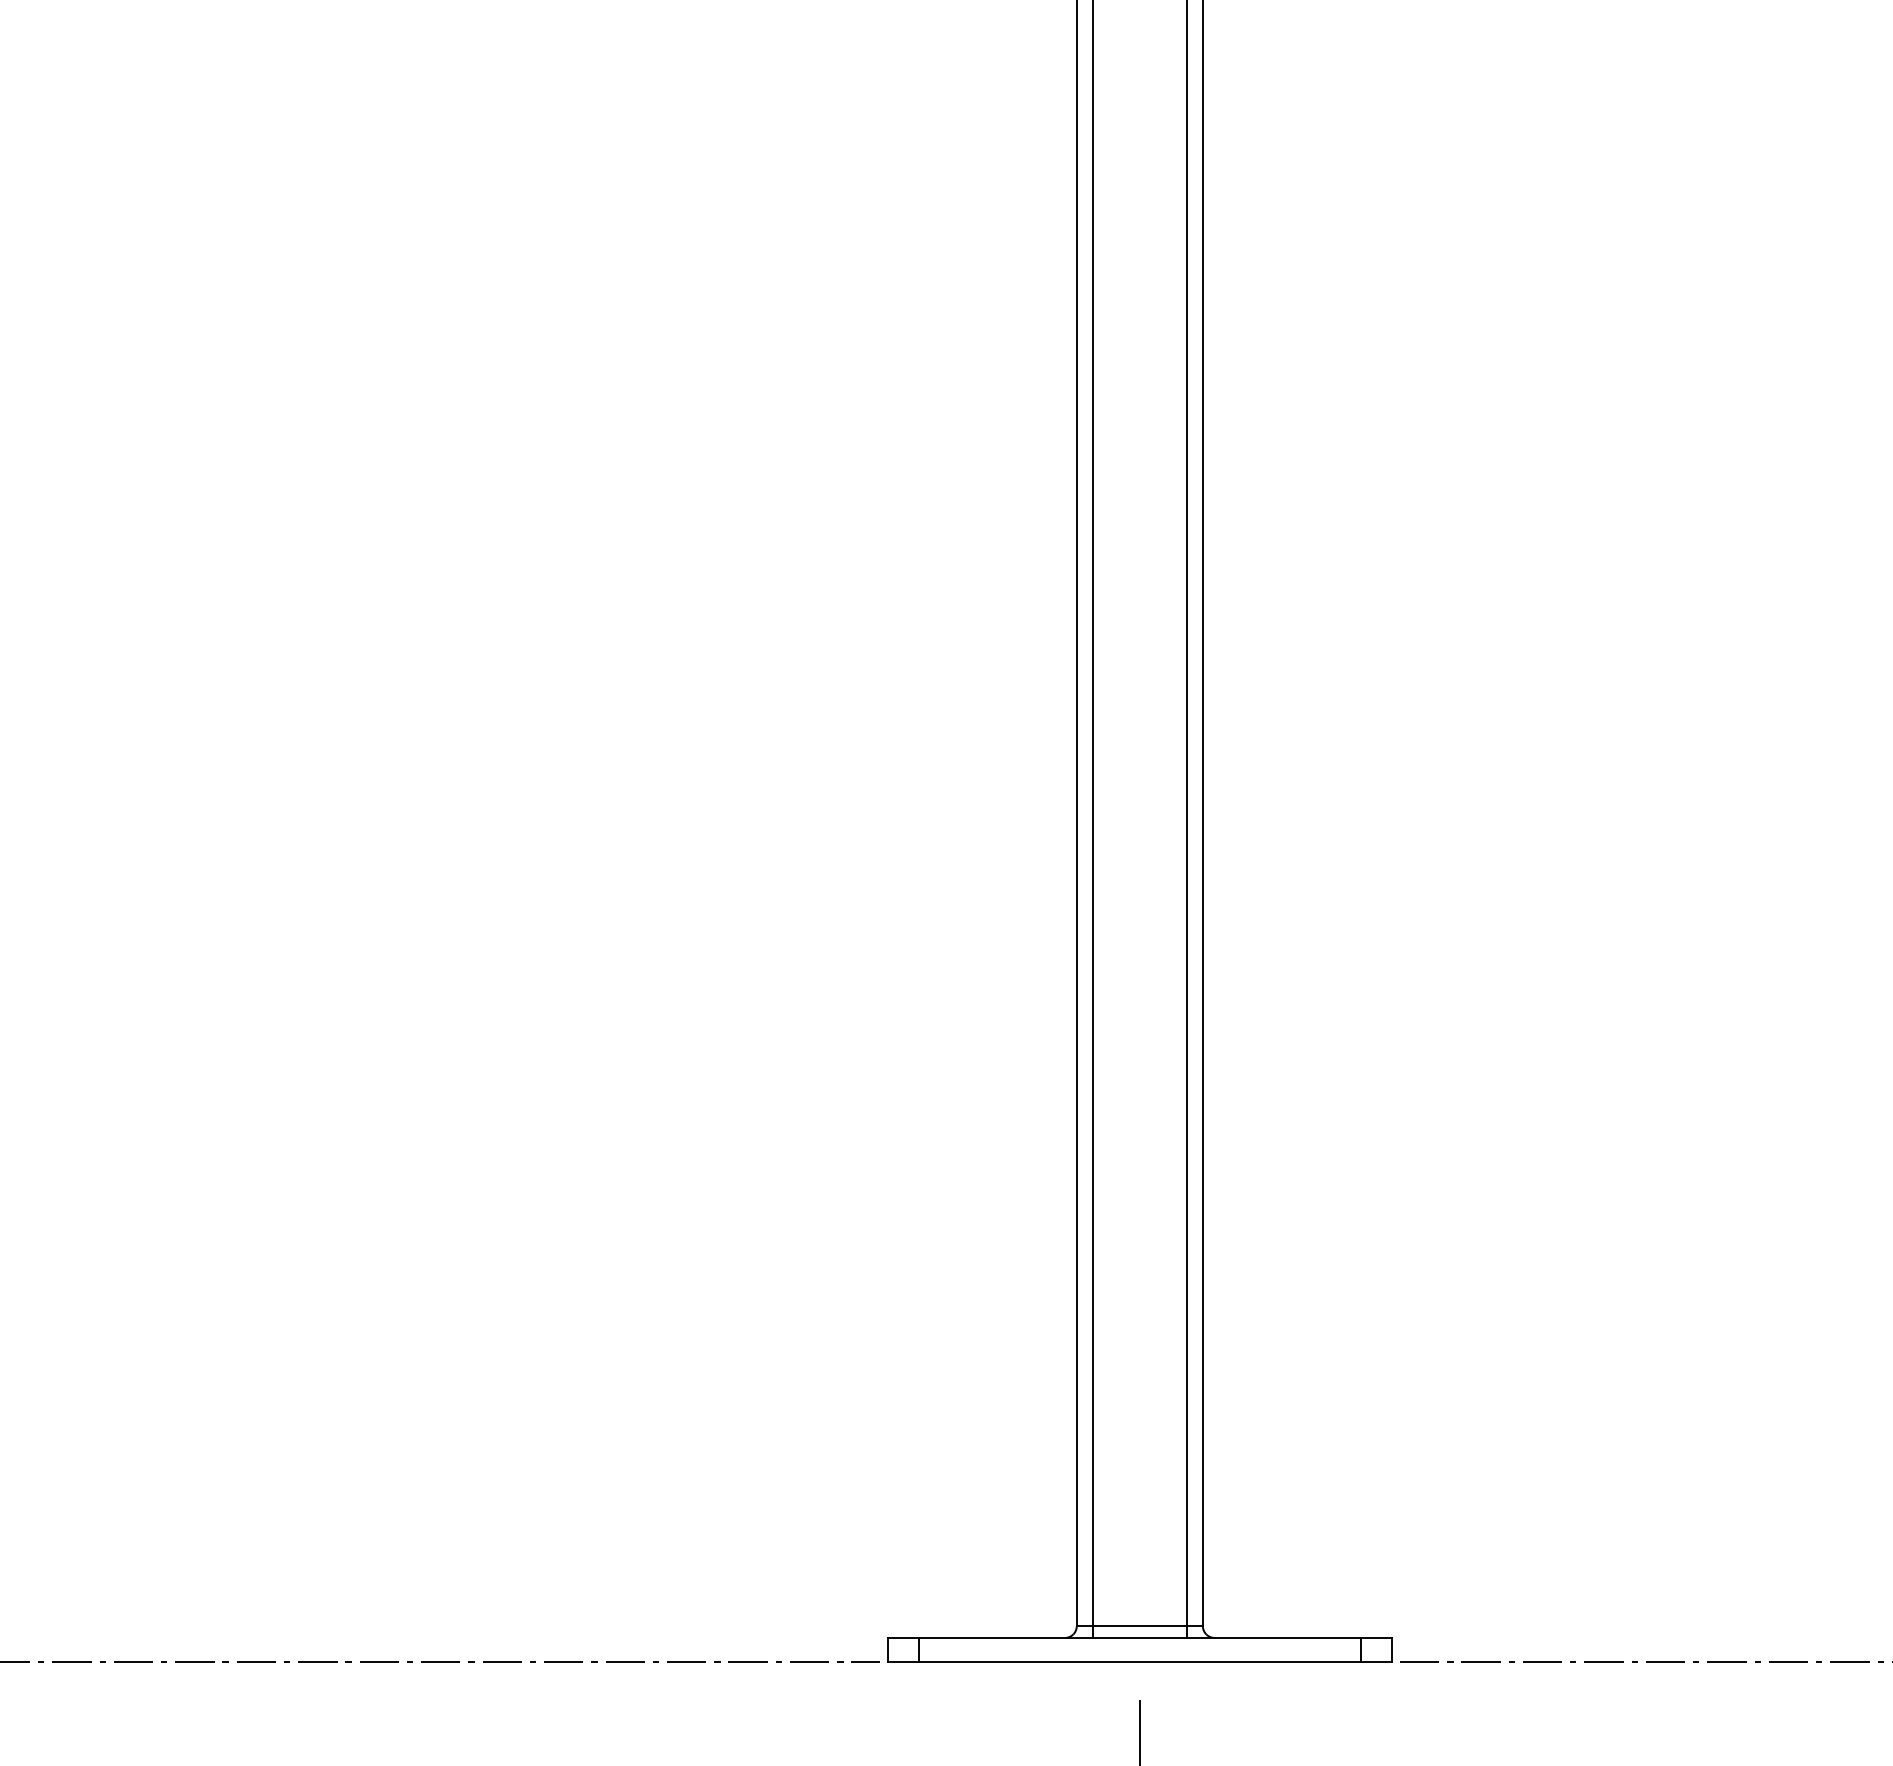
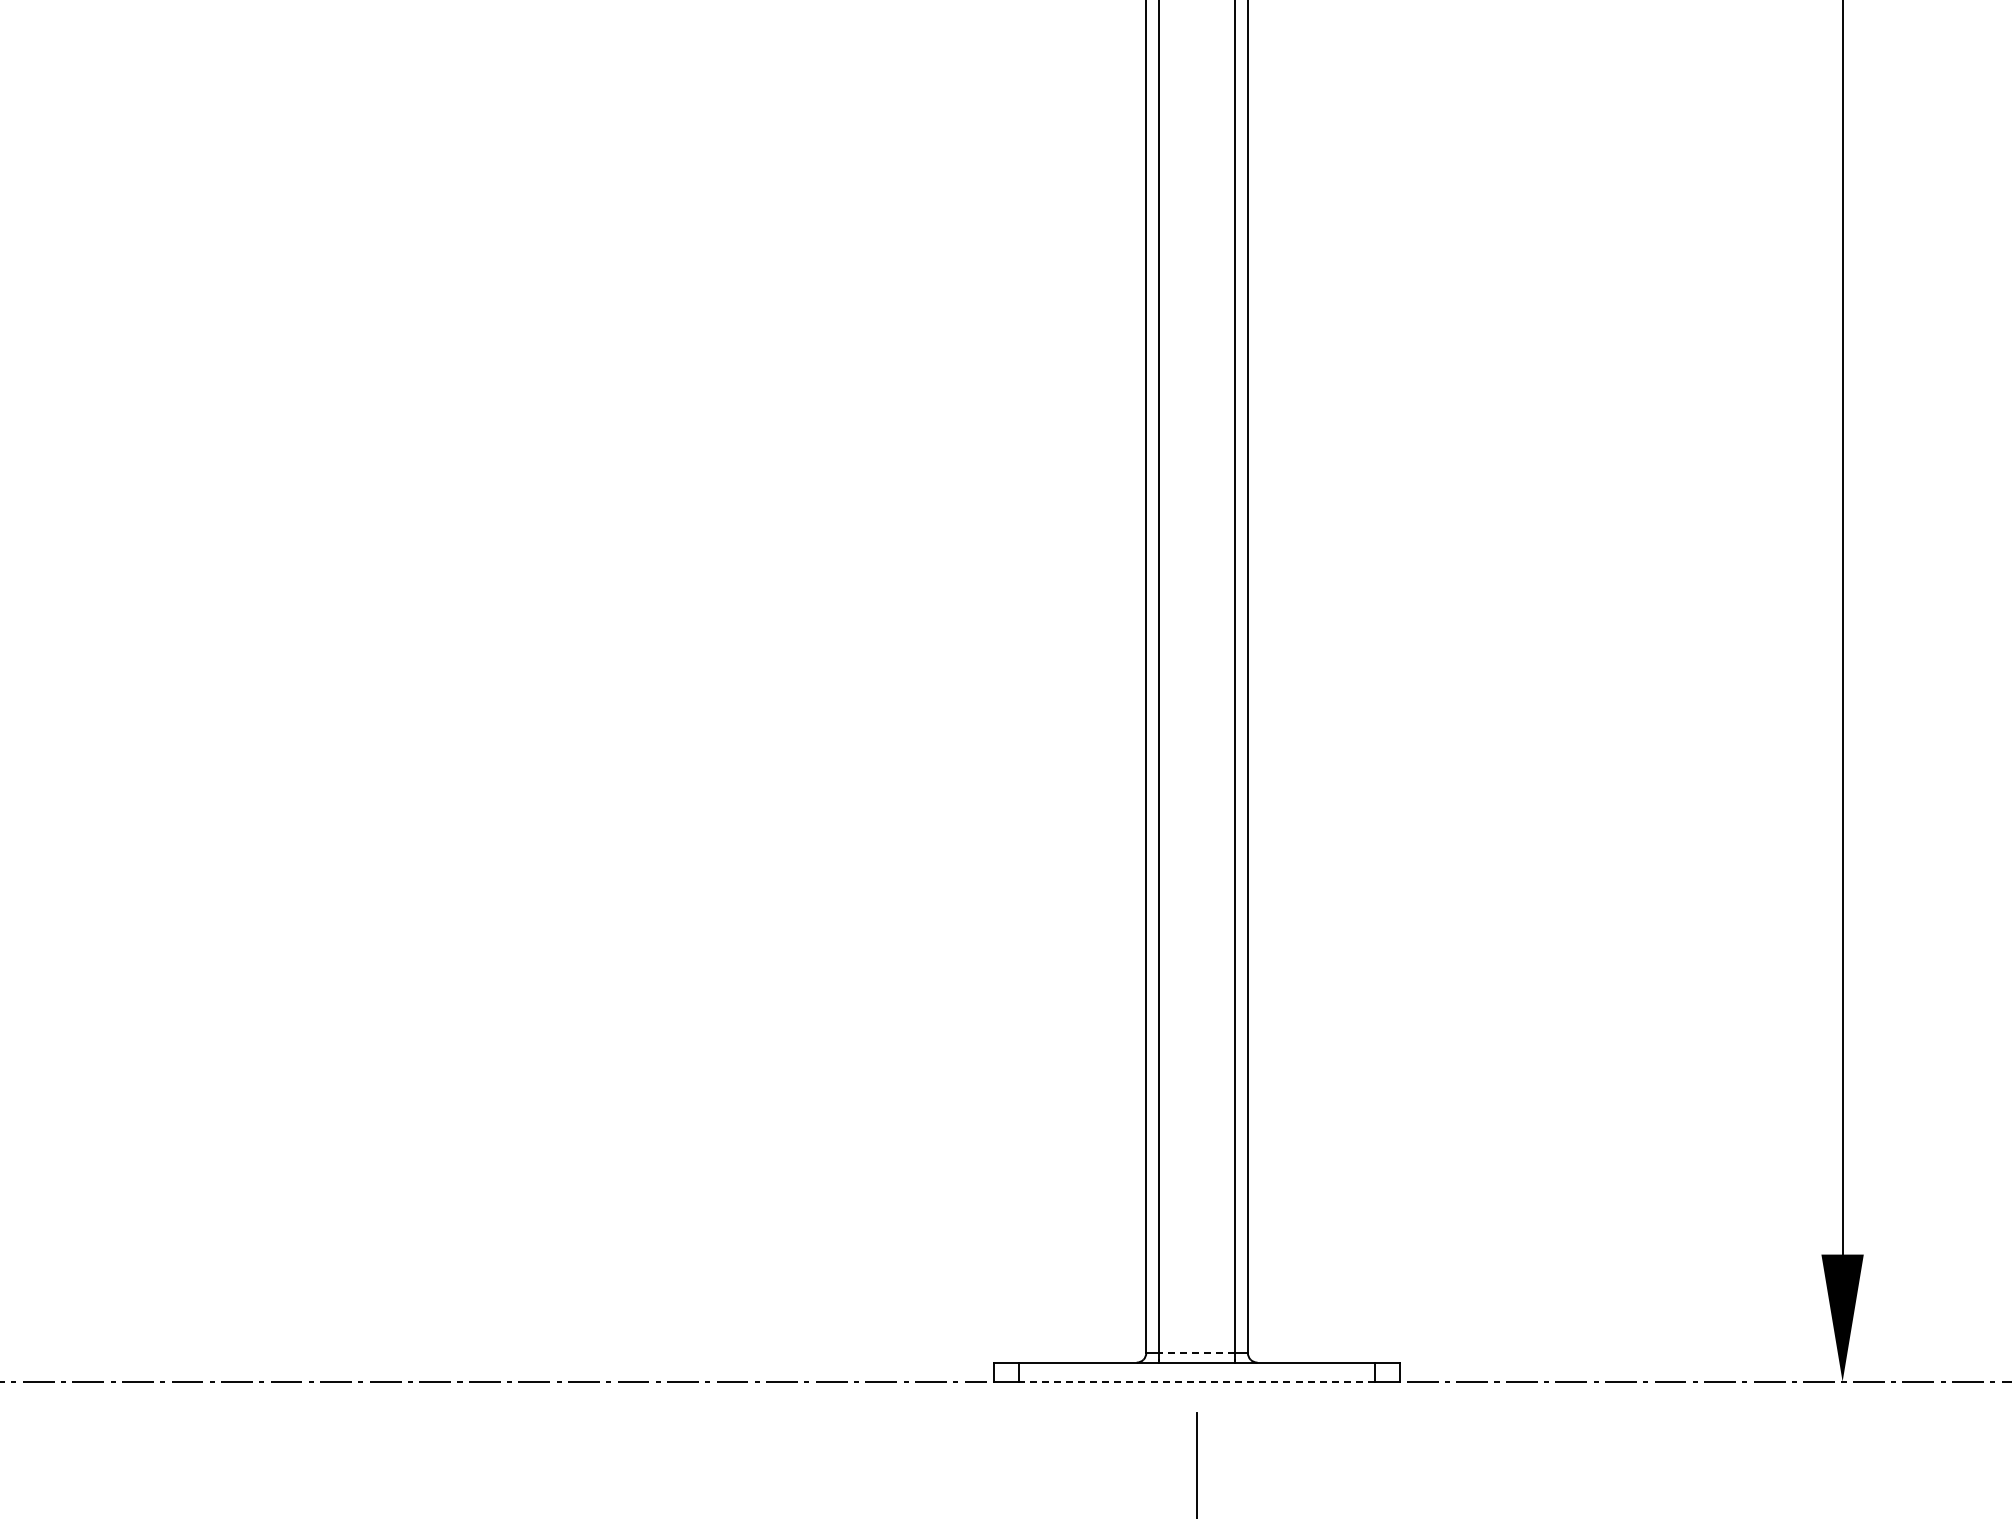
line: (1139, 1626) -> (1196, 1353), solid -> dashed
line: (1140, 1661) -> (1197, 1381), solid -> dashed

